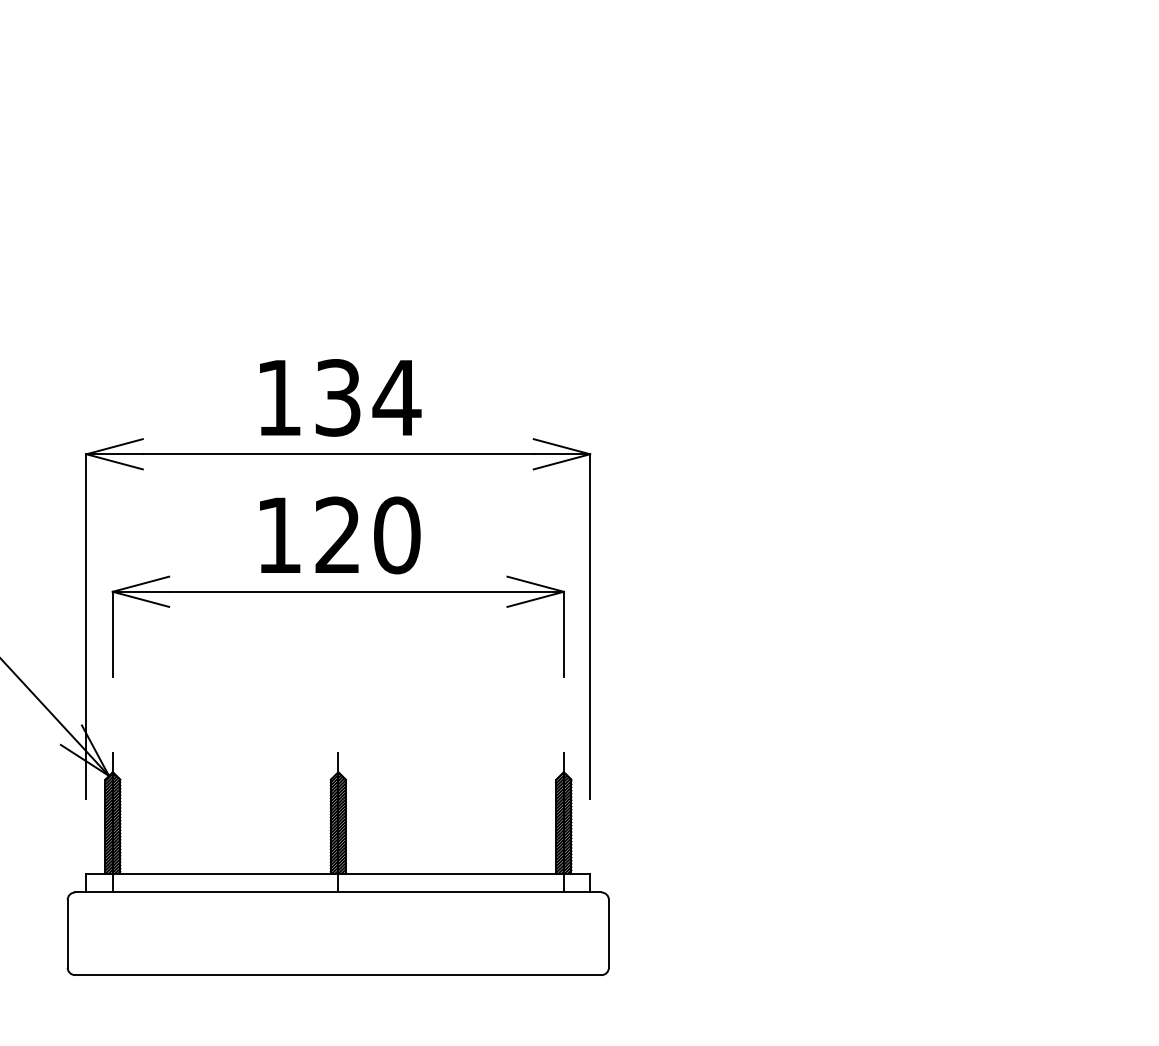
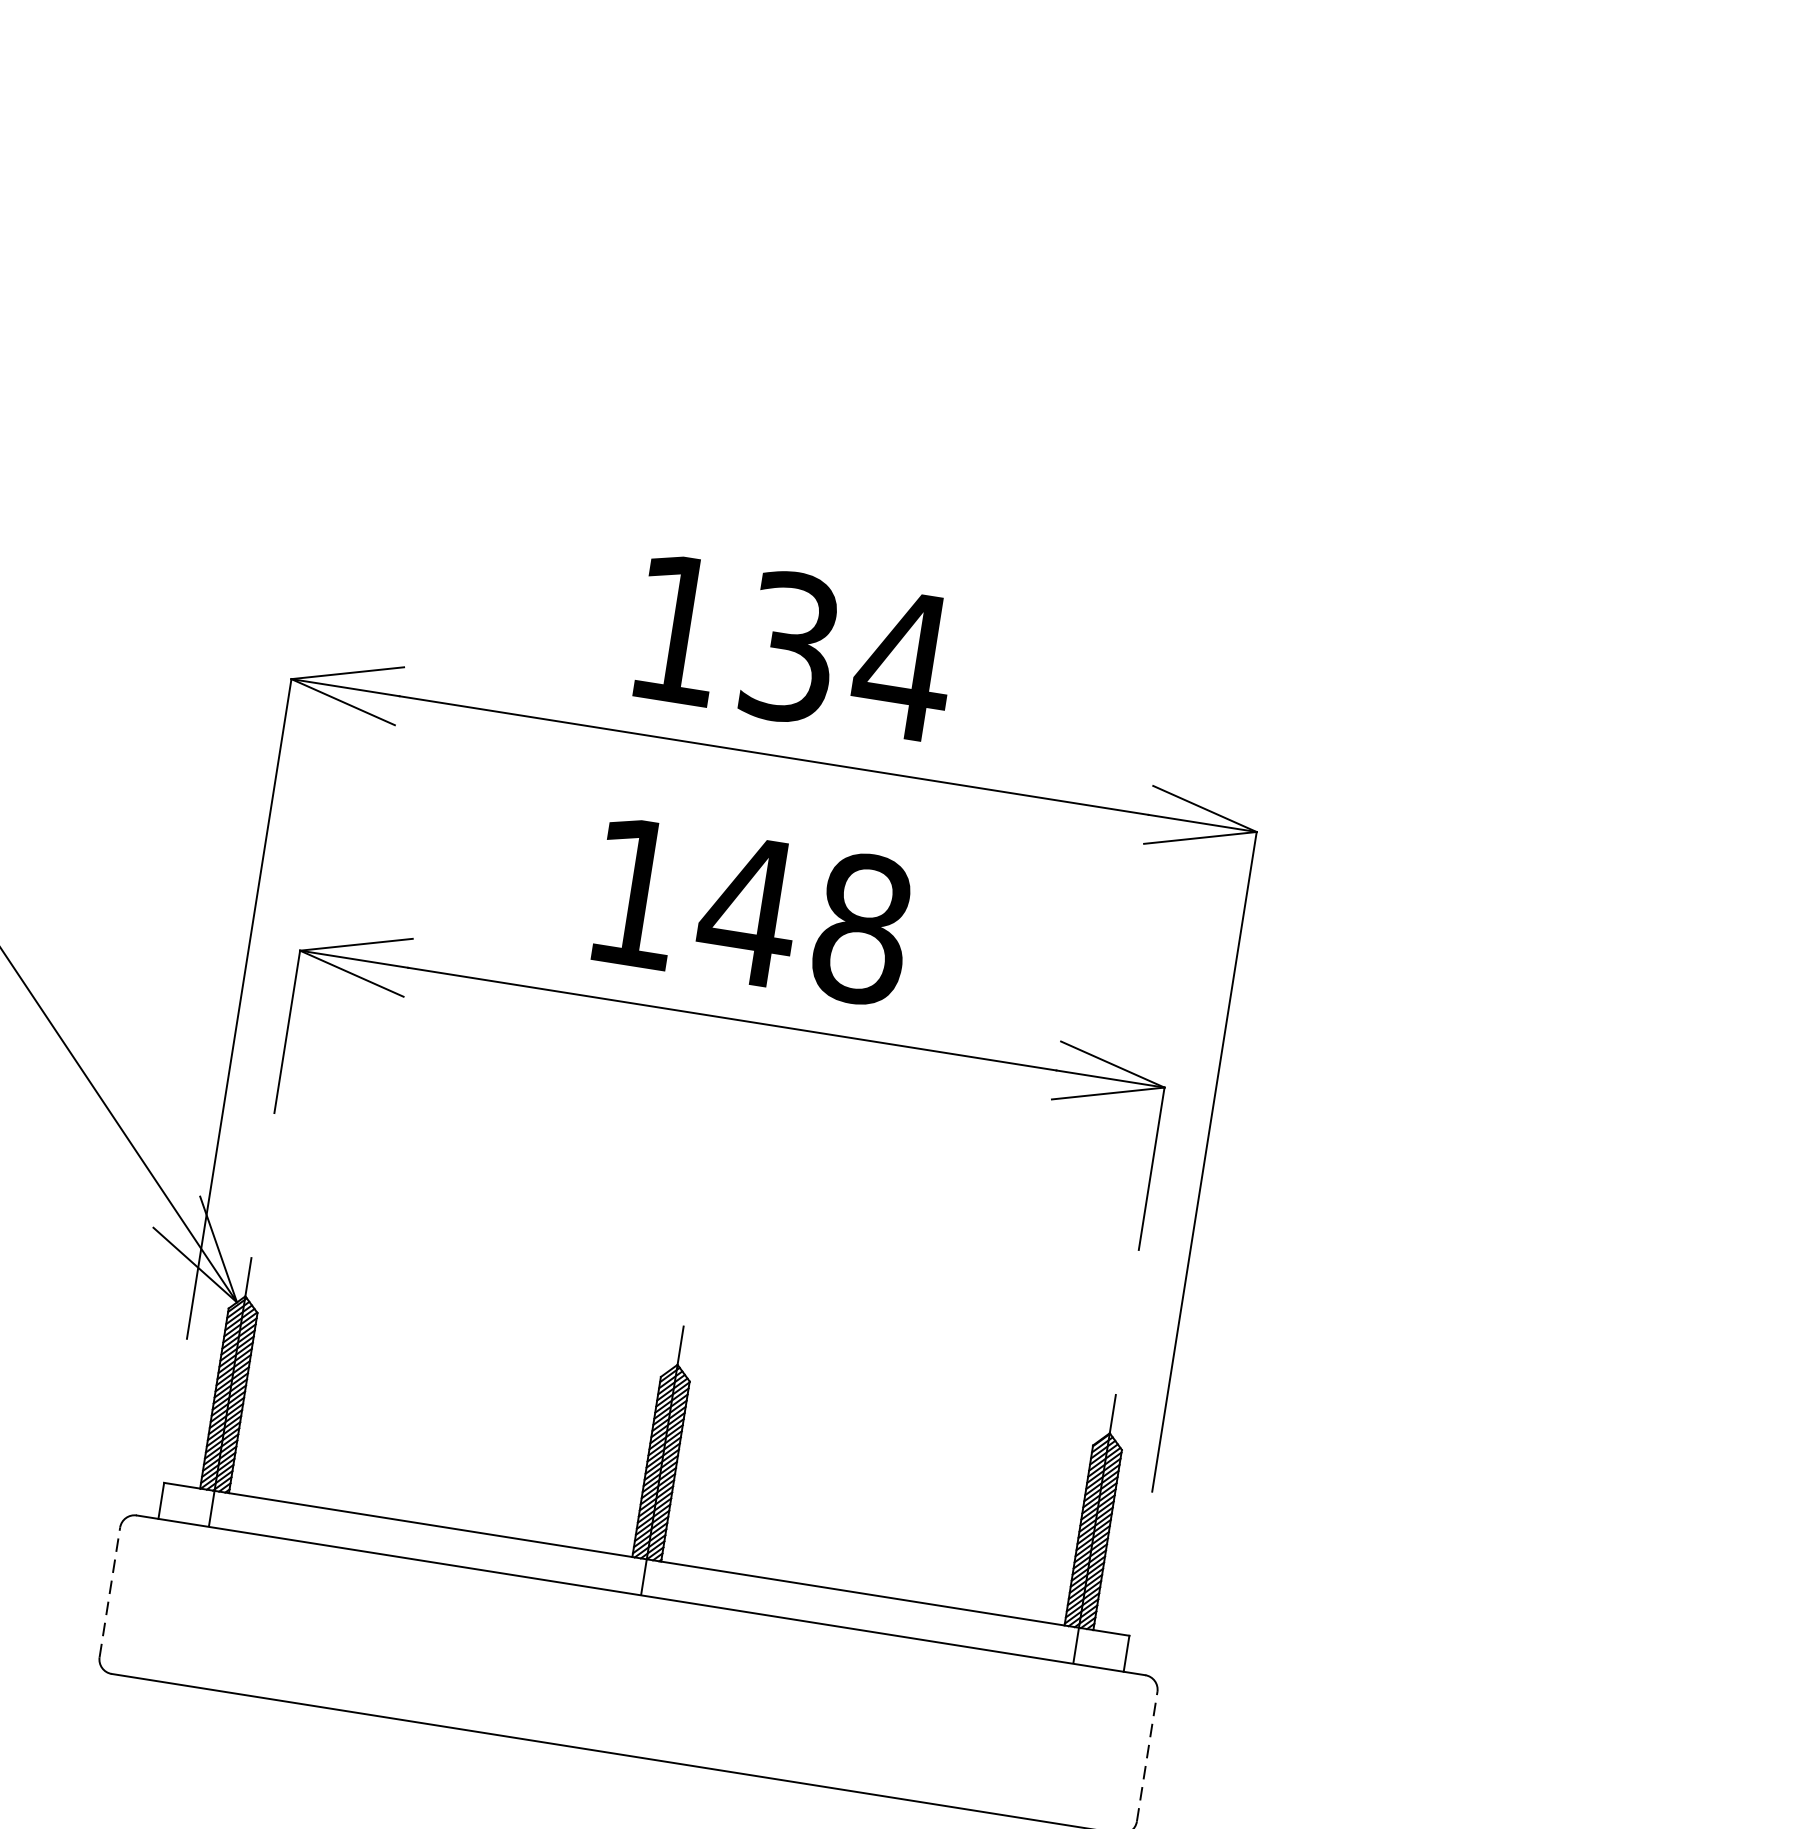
text: (366, 535) -> (803, 919), 120 -> 148
line: (67, 933) -> (109, 1591), solid -> dashed
line: (608, 933) -> (1146, 1755), solid -> dashed

